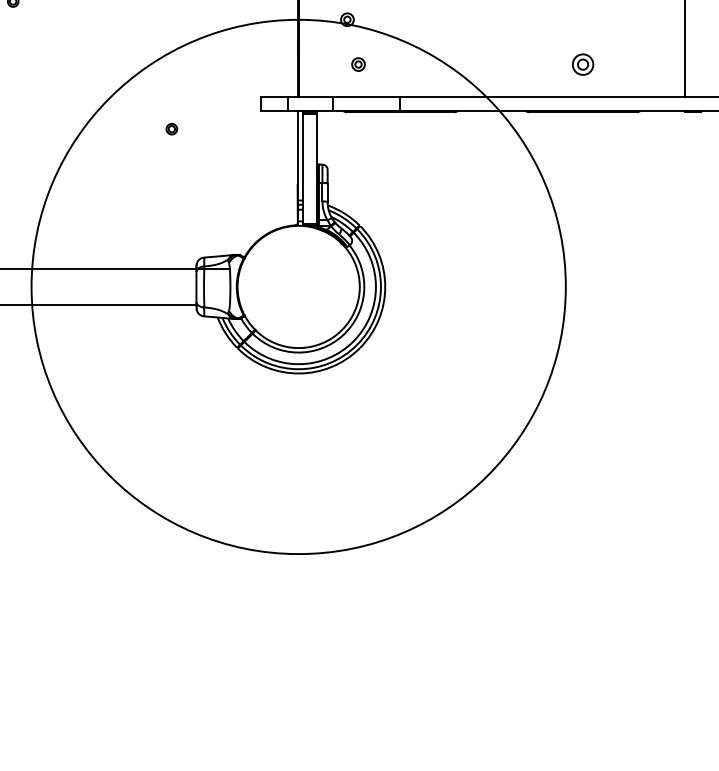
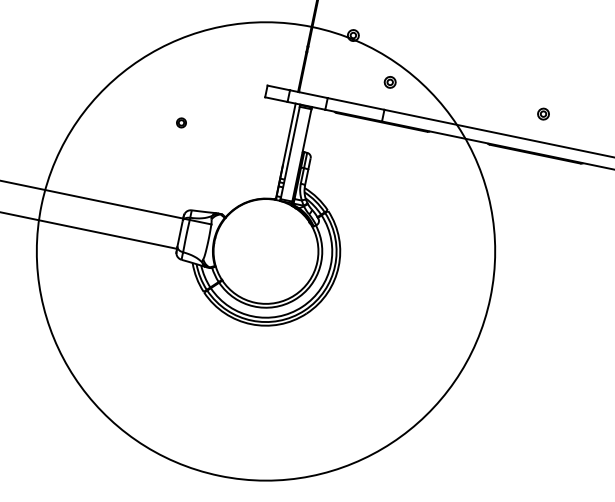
part: (358, 64) -> (390, 82), moved
part: (582, 64) -> (543, 113), size x0.62
part: (171, 129) -> (181, 123), moved

